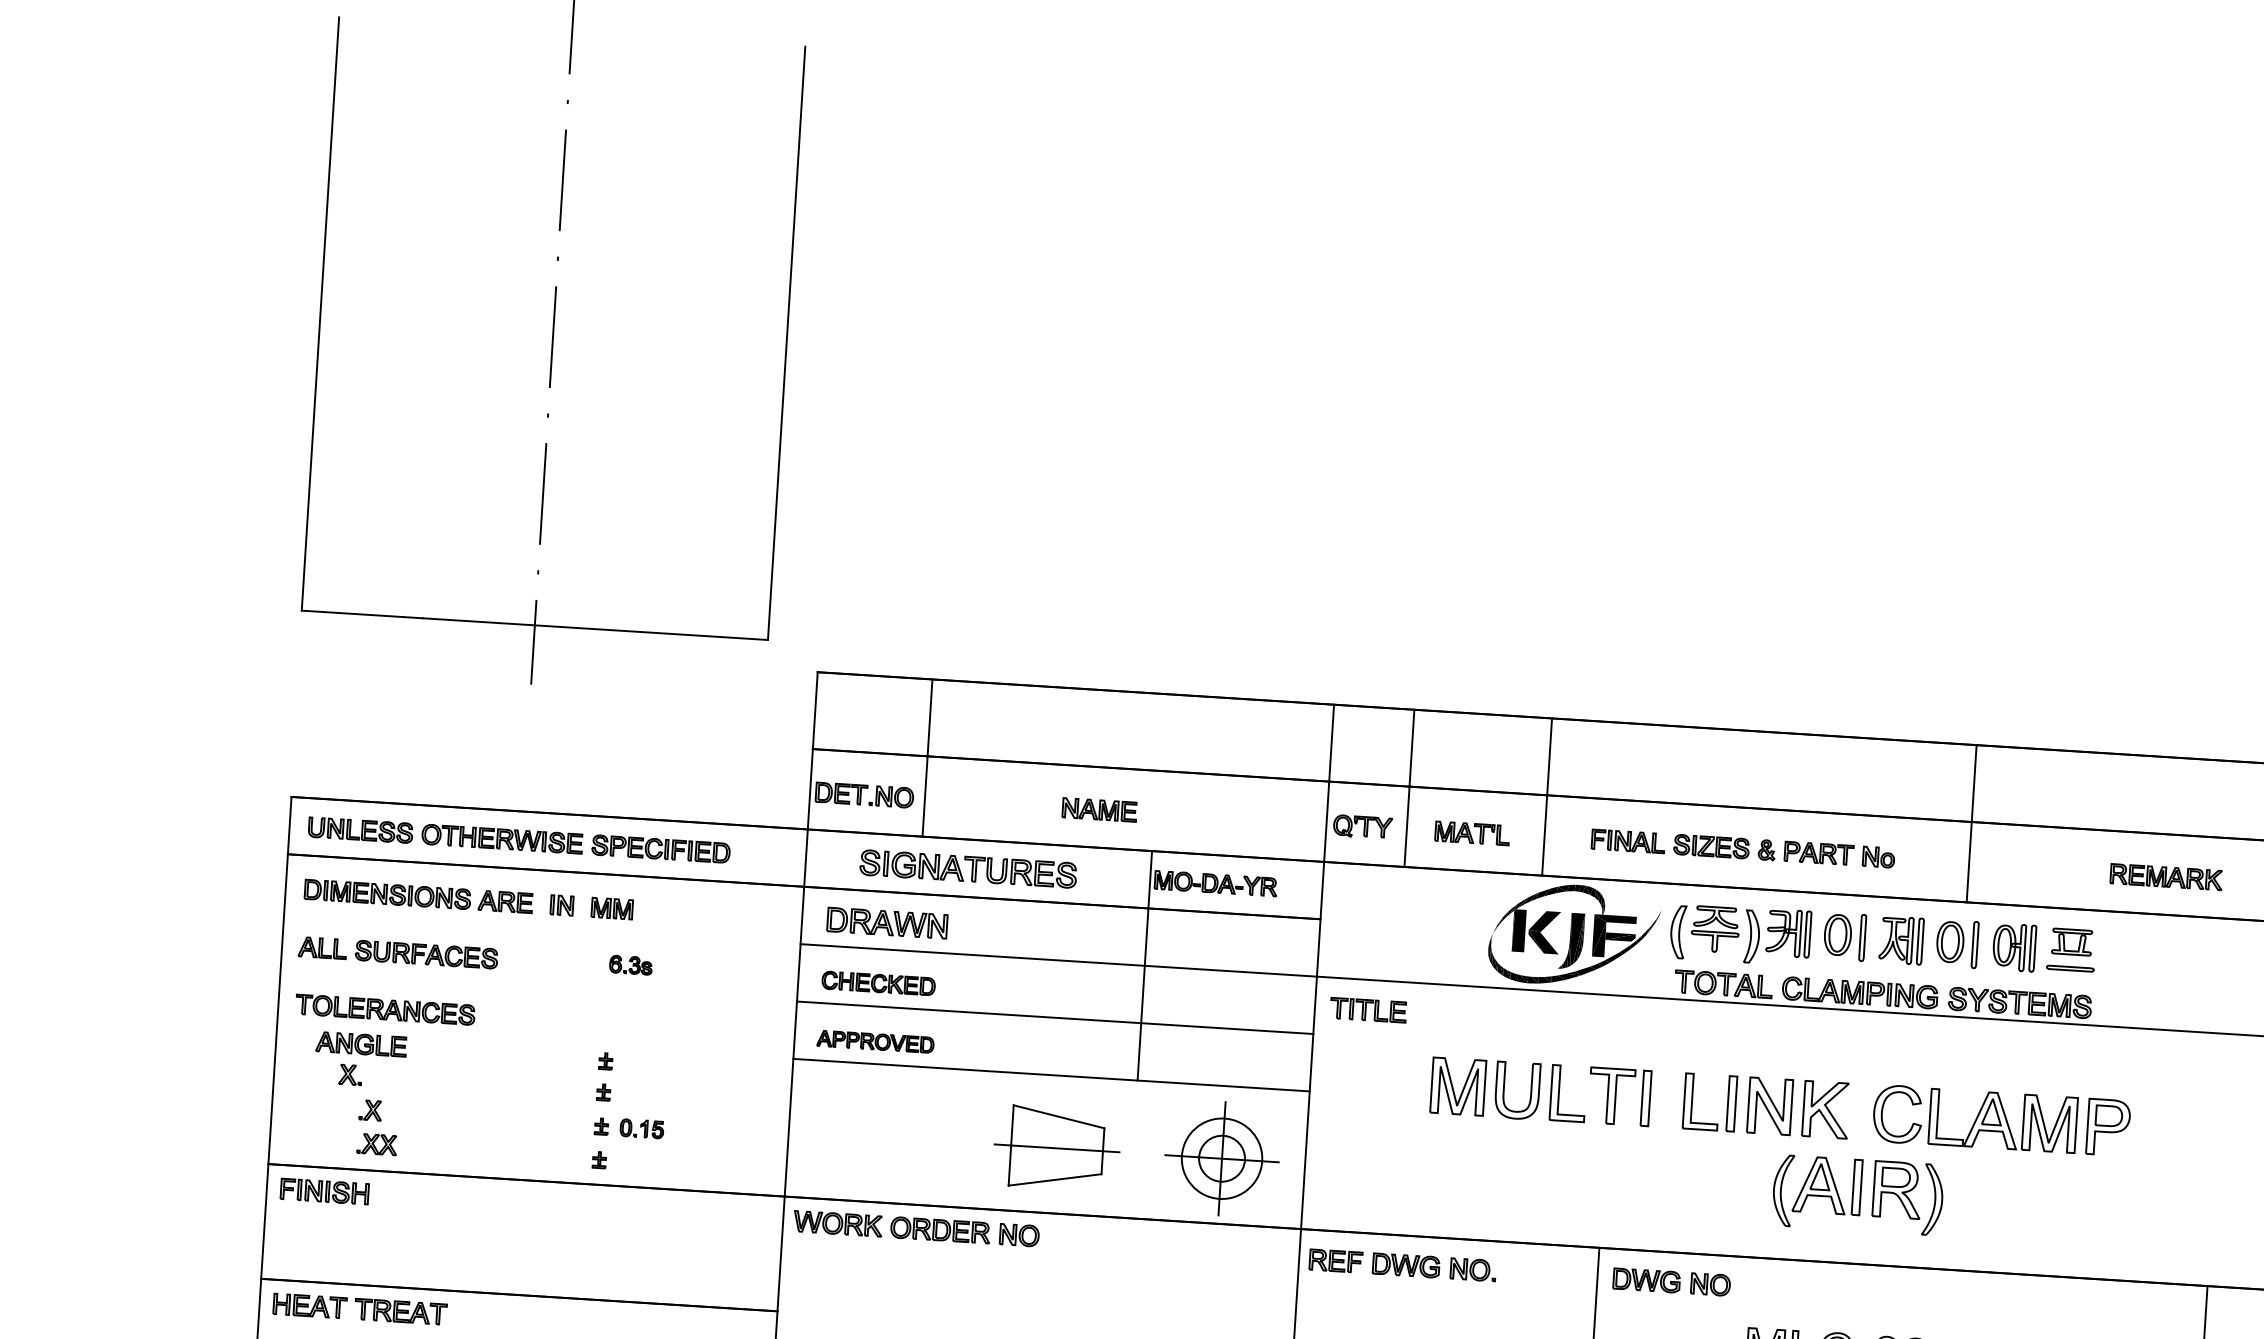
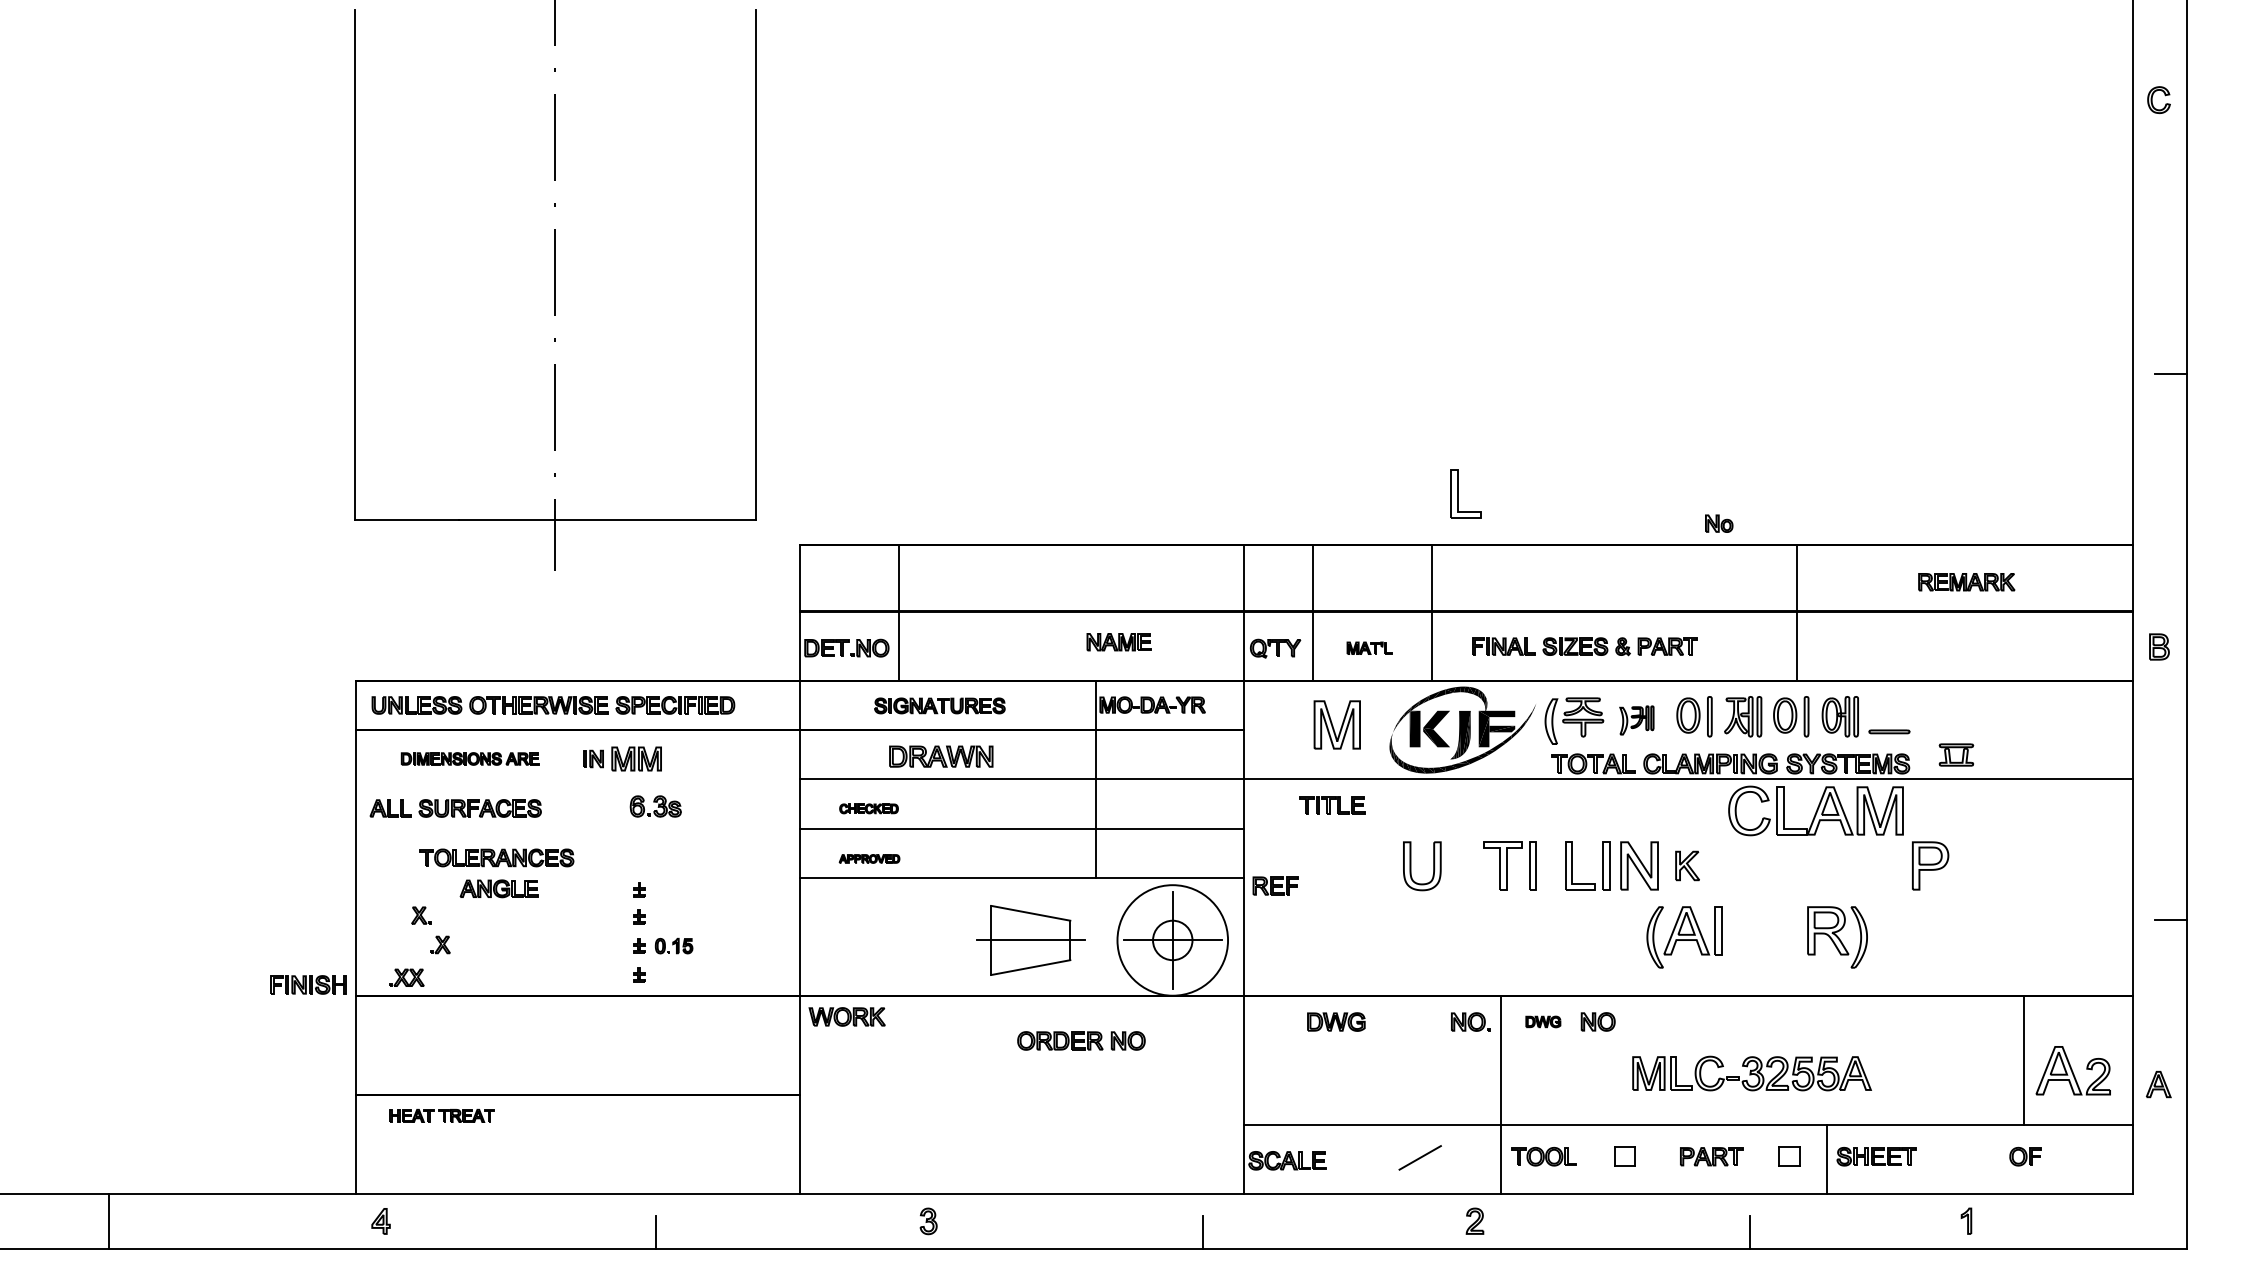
part: (1098, 810) -> (1118, 642), moved
part: (1472, 833) -> (1369, 648), size x0.7
part: (1879, 857) -> (1719, 523), moved
part: (968, 868) -> (939, 705), size x0.7
part: (2166, 877) -> (1966, 582), moved
part: (417, 895) -> (469, 758), size x0.7
part: (612, 908) -> (636, 758), size x1.4
part: (887, 923) -> (941, 756), moved
part: (1777, 936) -> (1636, 720), size x0.6
part: (2072, 941) -> (1956, 754), moved
part: (630, 965) -> (655, 806), size x1.4
part: (878, 983) -> (868, 808), size x0.6
part: (385, 1009) -> (496, 857), moved
part: (1368, 1010) -> (1332, 805), moved
part: (875, 1041) -> (869, 858), size x0.6
part: (360, 1043) -> (498, 888), moved
part: (1457, 1086) -> (1336, 724), moved
part: (1559, 1092) -> (1458, 493), moved
part: (1825, 1109) -> (1687, 865), size x0.6
part: (1974, 1118) -> (1815, 810), moved
part: (376, 1144) -> (406, 977), moved
circle: (1221, 1158) -> (1172, 940), size x1.6
part: (324, 1191) -> (308, 984), moved
part: (1907, 1198) -> (1837, 937), moved
part: (965, 1231) -> (1081, 1040), moved
part: (1335, 1260) -> (1275, 885), moved
part: (1472, 1269) -> (1470, 1021), moved
part: (1647, 1280) -> (1543, 1021), size x0.6
part: (360, 1308) -> (442, 1115), size x0.7

